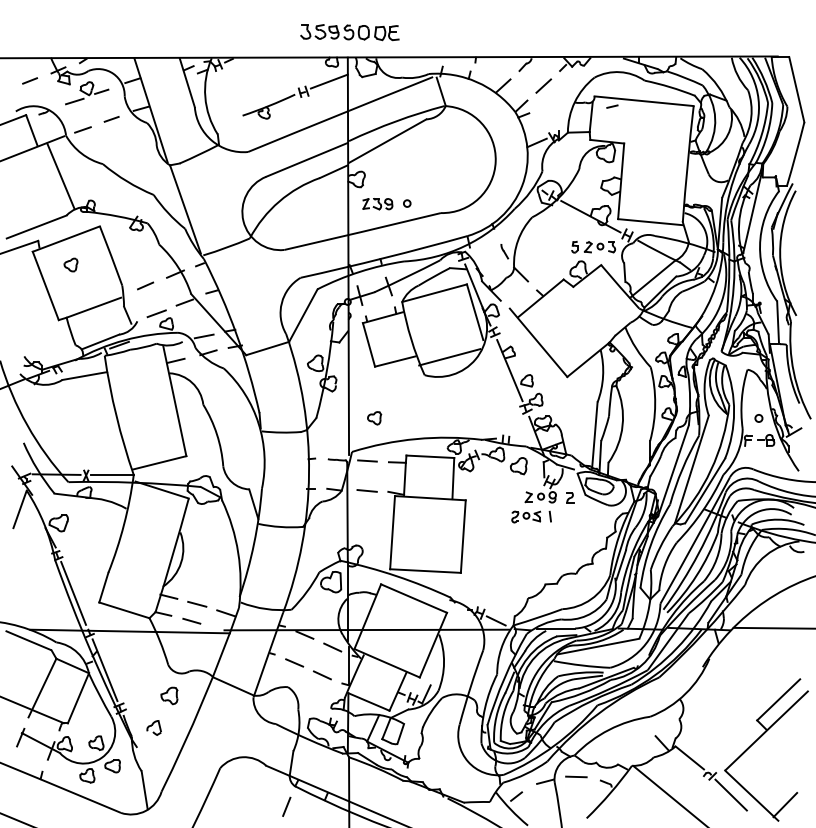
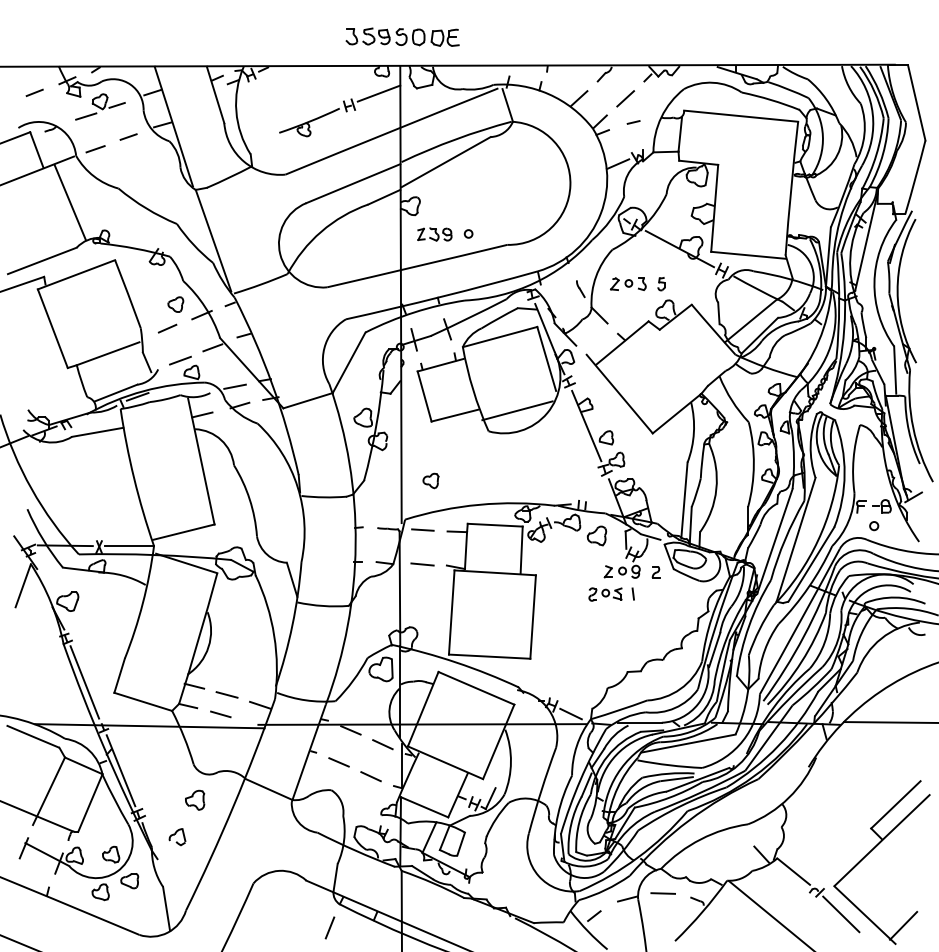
line: (612, 106) -> (633, 122), moved
part: (600, 246) -> (628, 283), moved
part: (70, 264) -> (175, 304), moved
circle: (759, 418) -> (874, 526), moved

